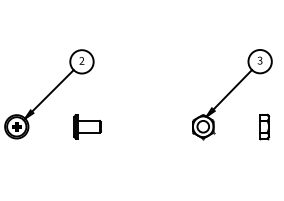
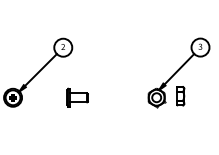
part: (87, 126) -> (77, 97), moved
part: (264, 126) -> (180, 95), moved

